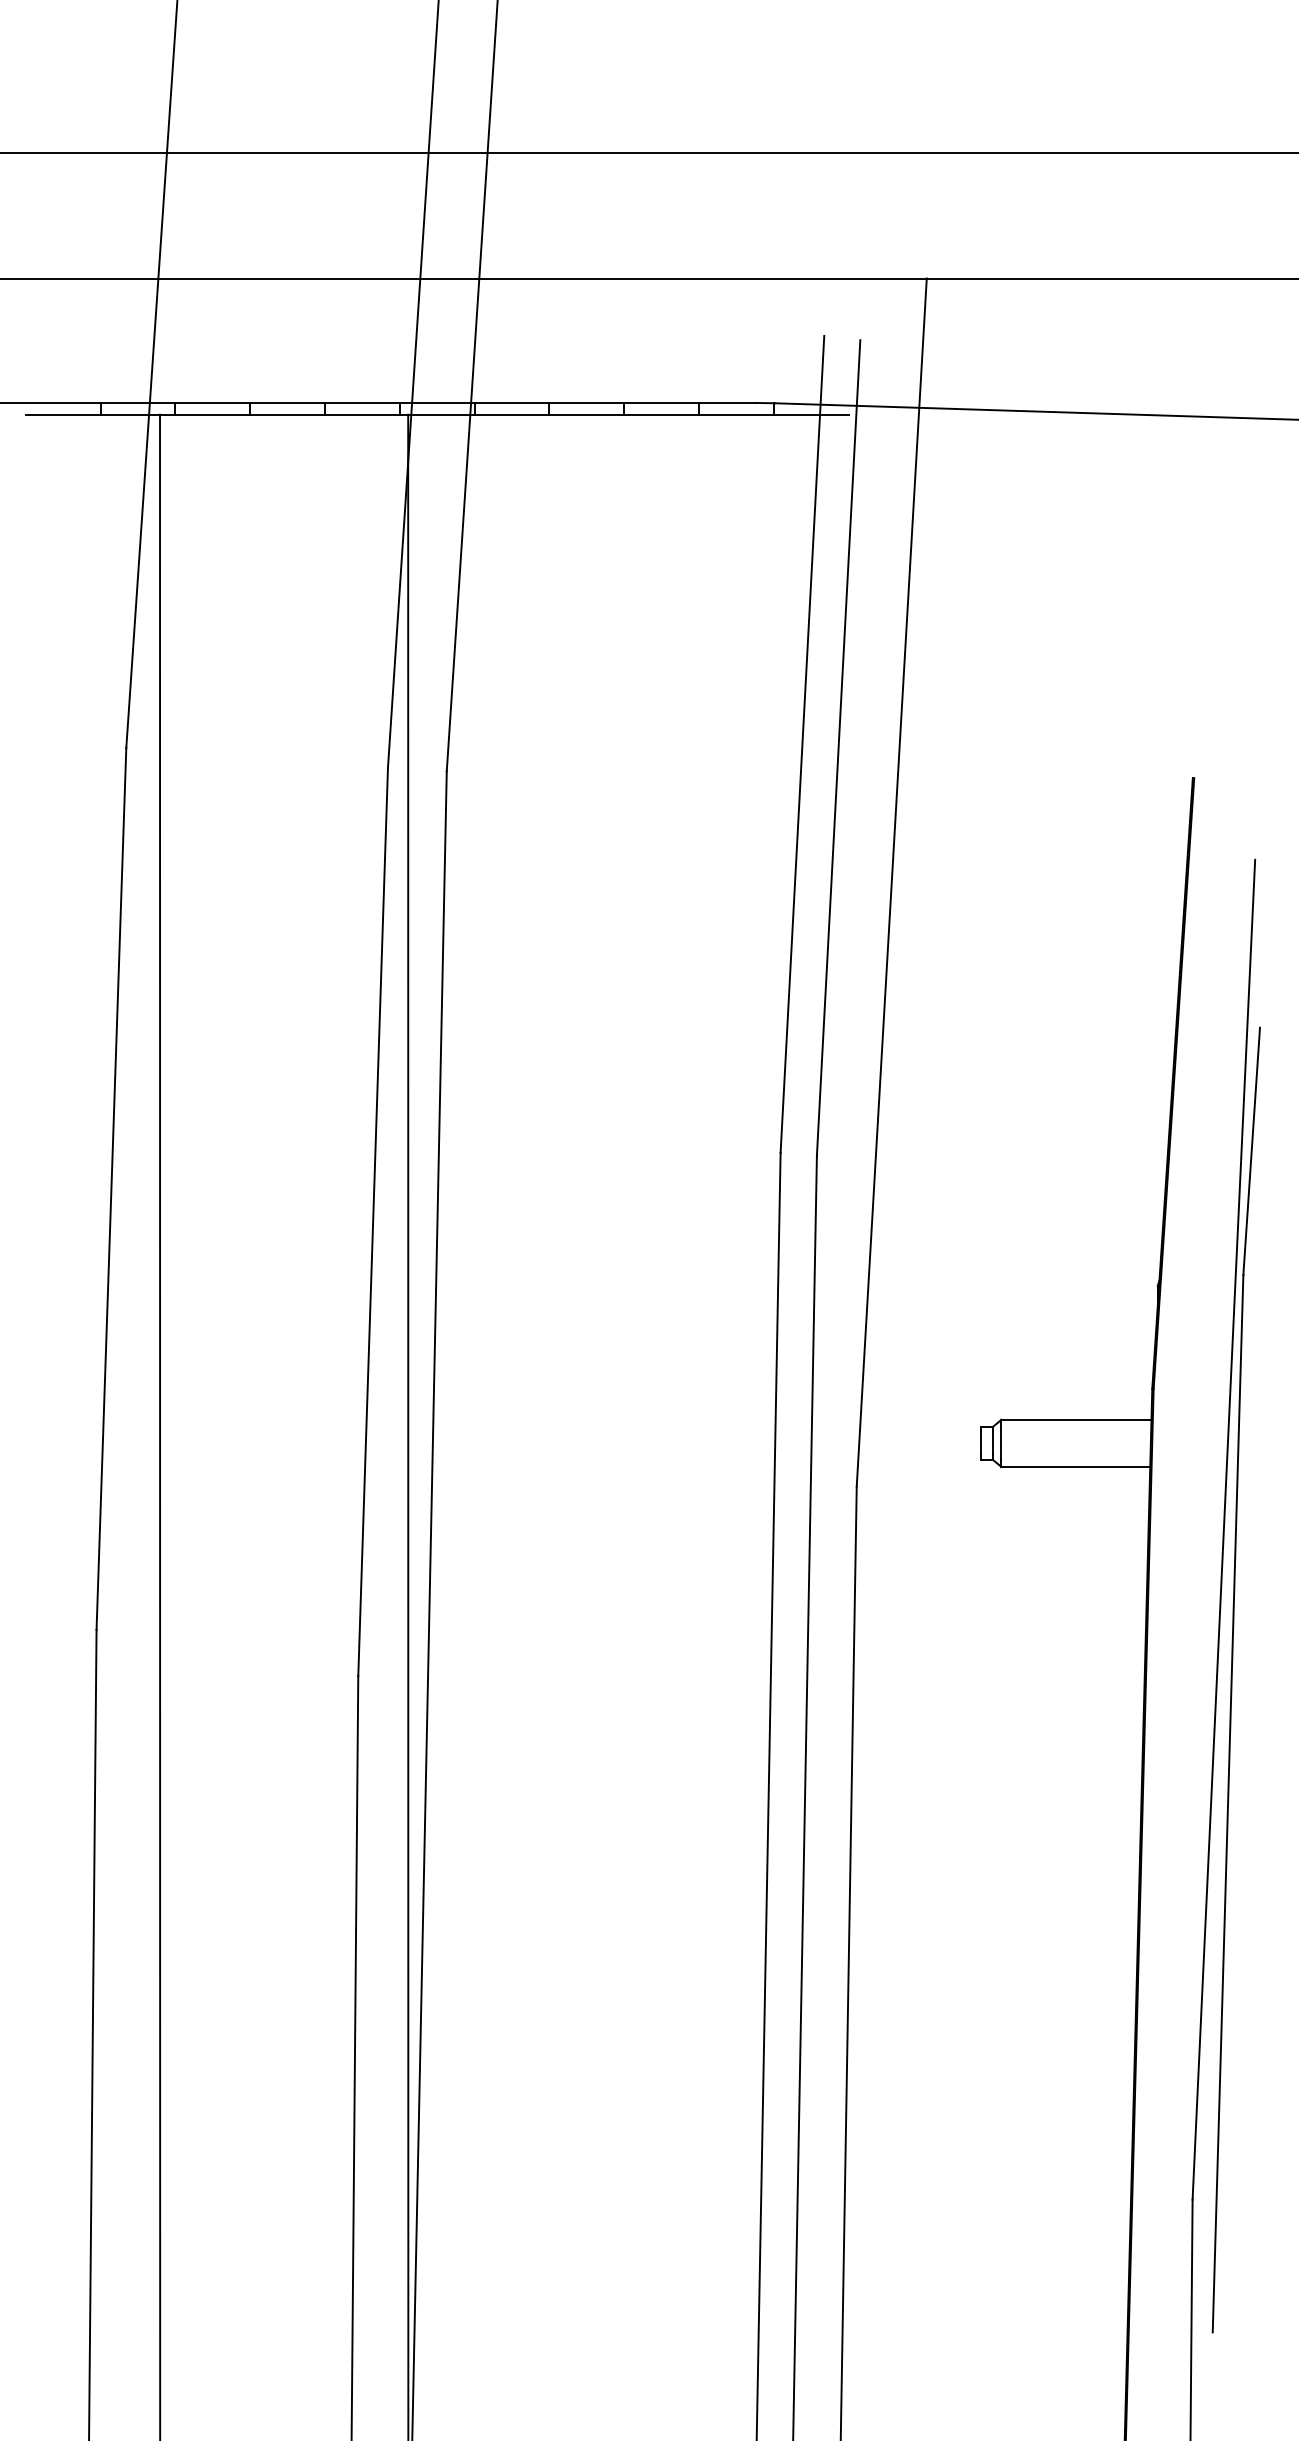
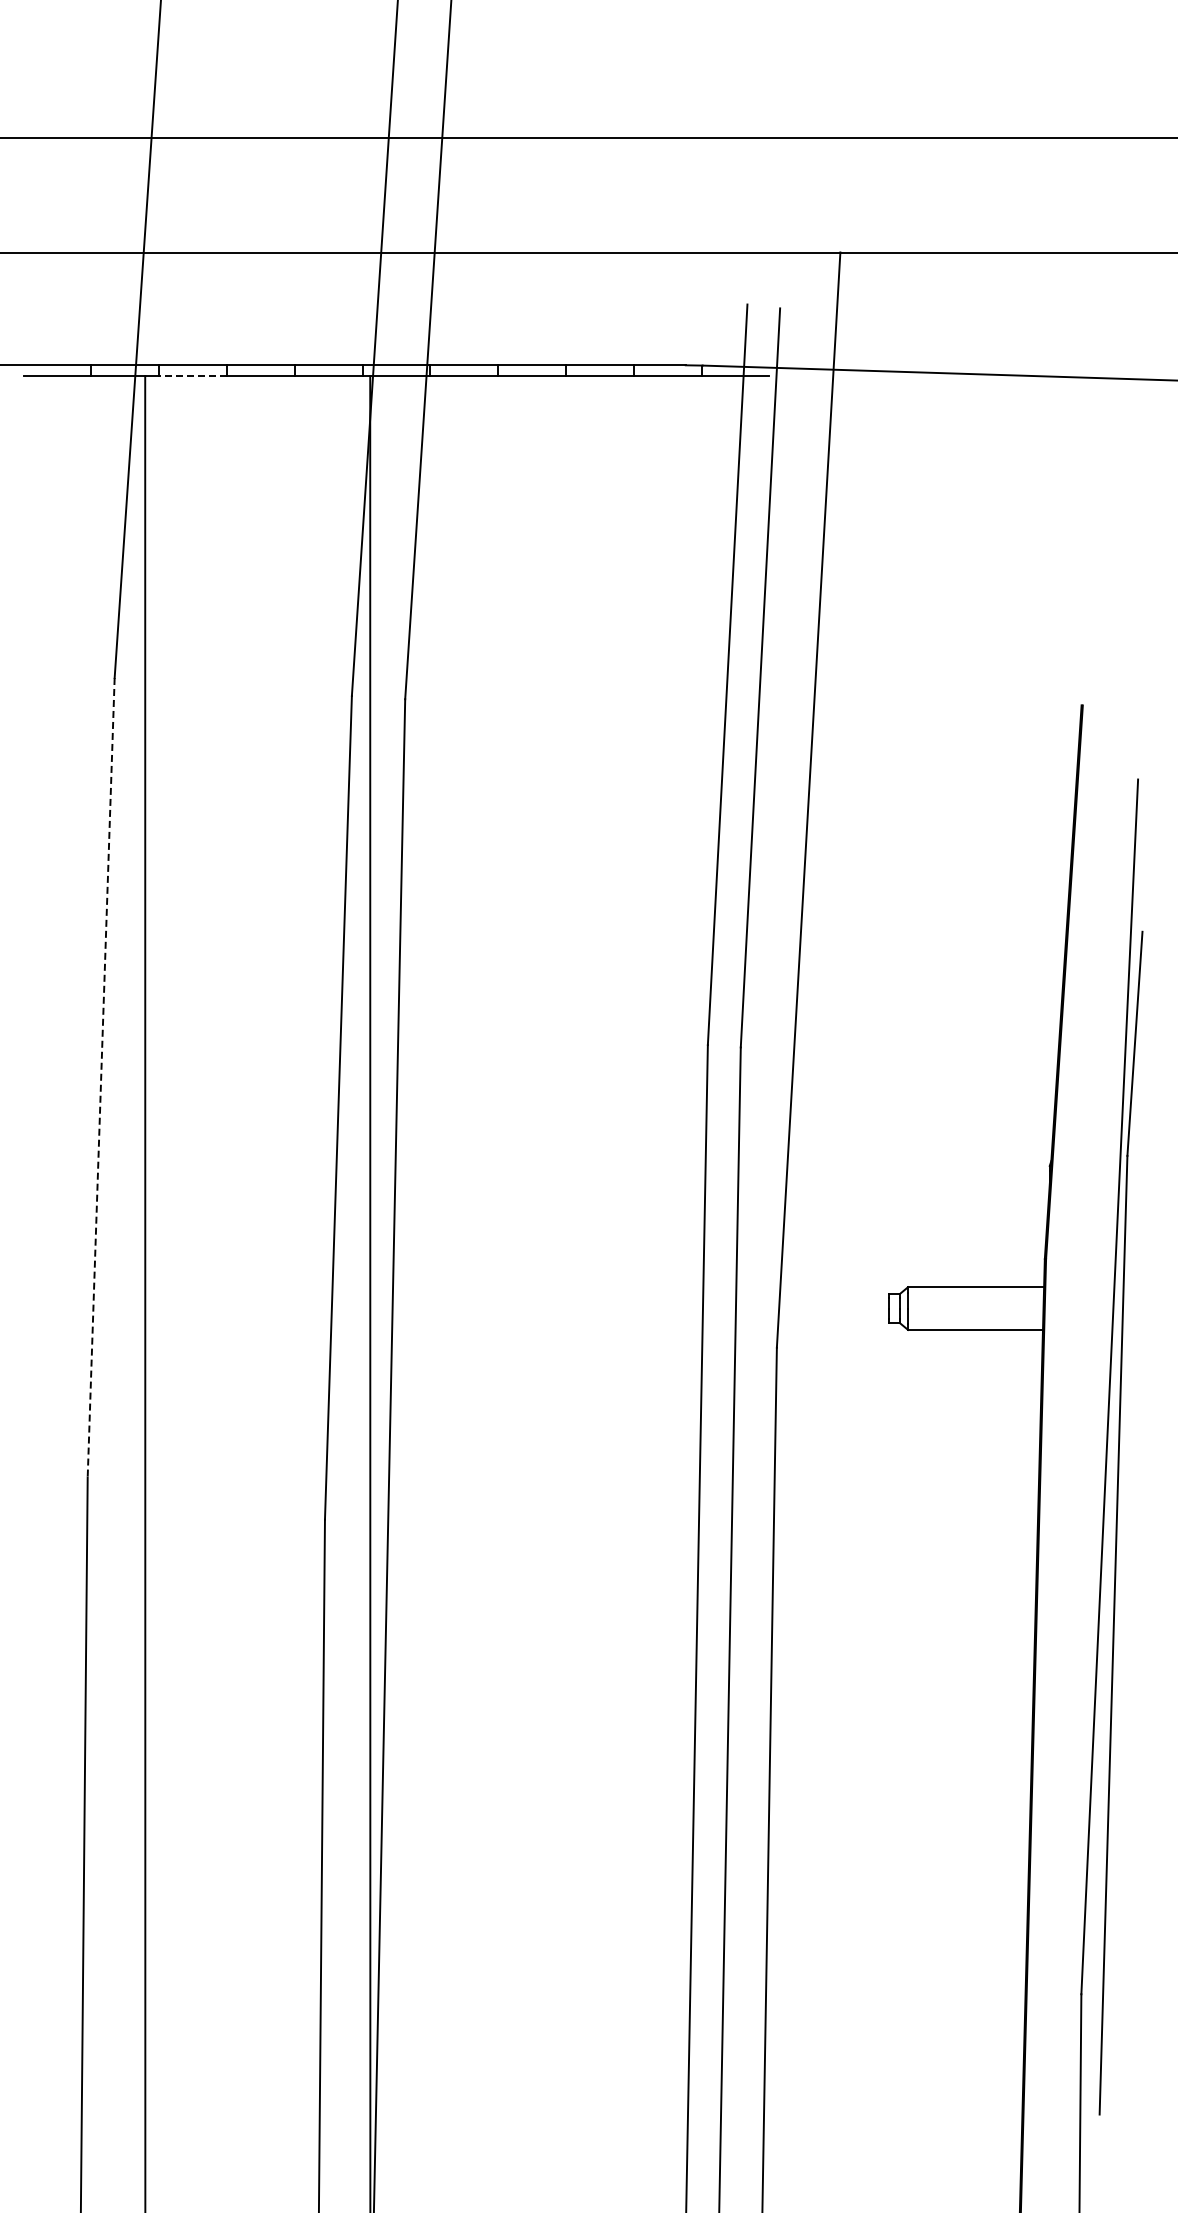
line: (213, 414) -> (193, 375), solid -> dashed
line: (111, 1189) -> (101, 1078), solid -> dashed

